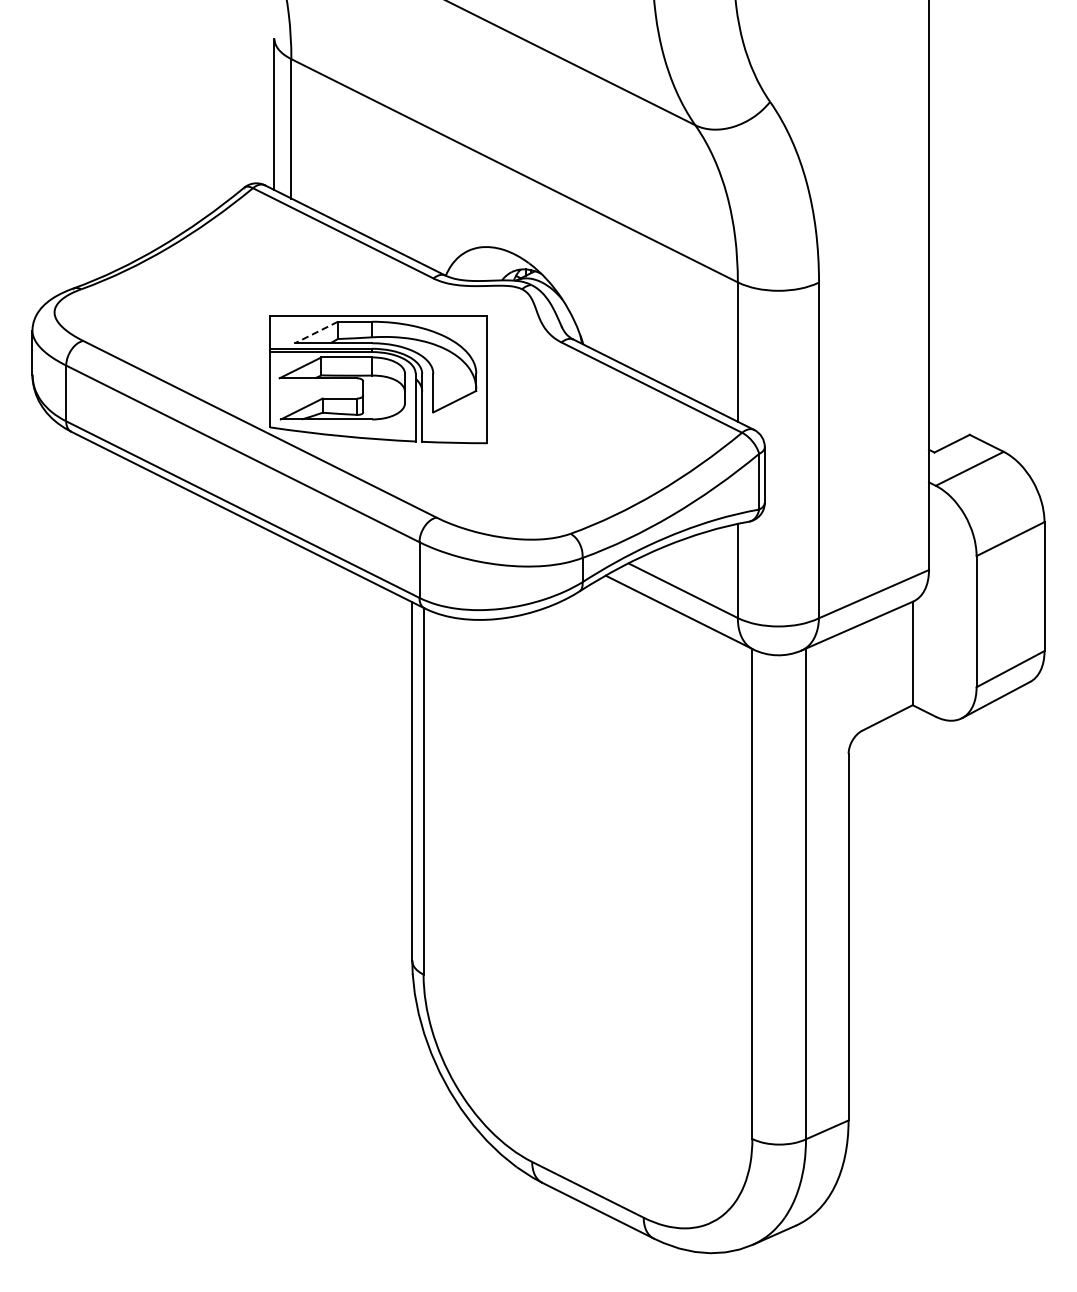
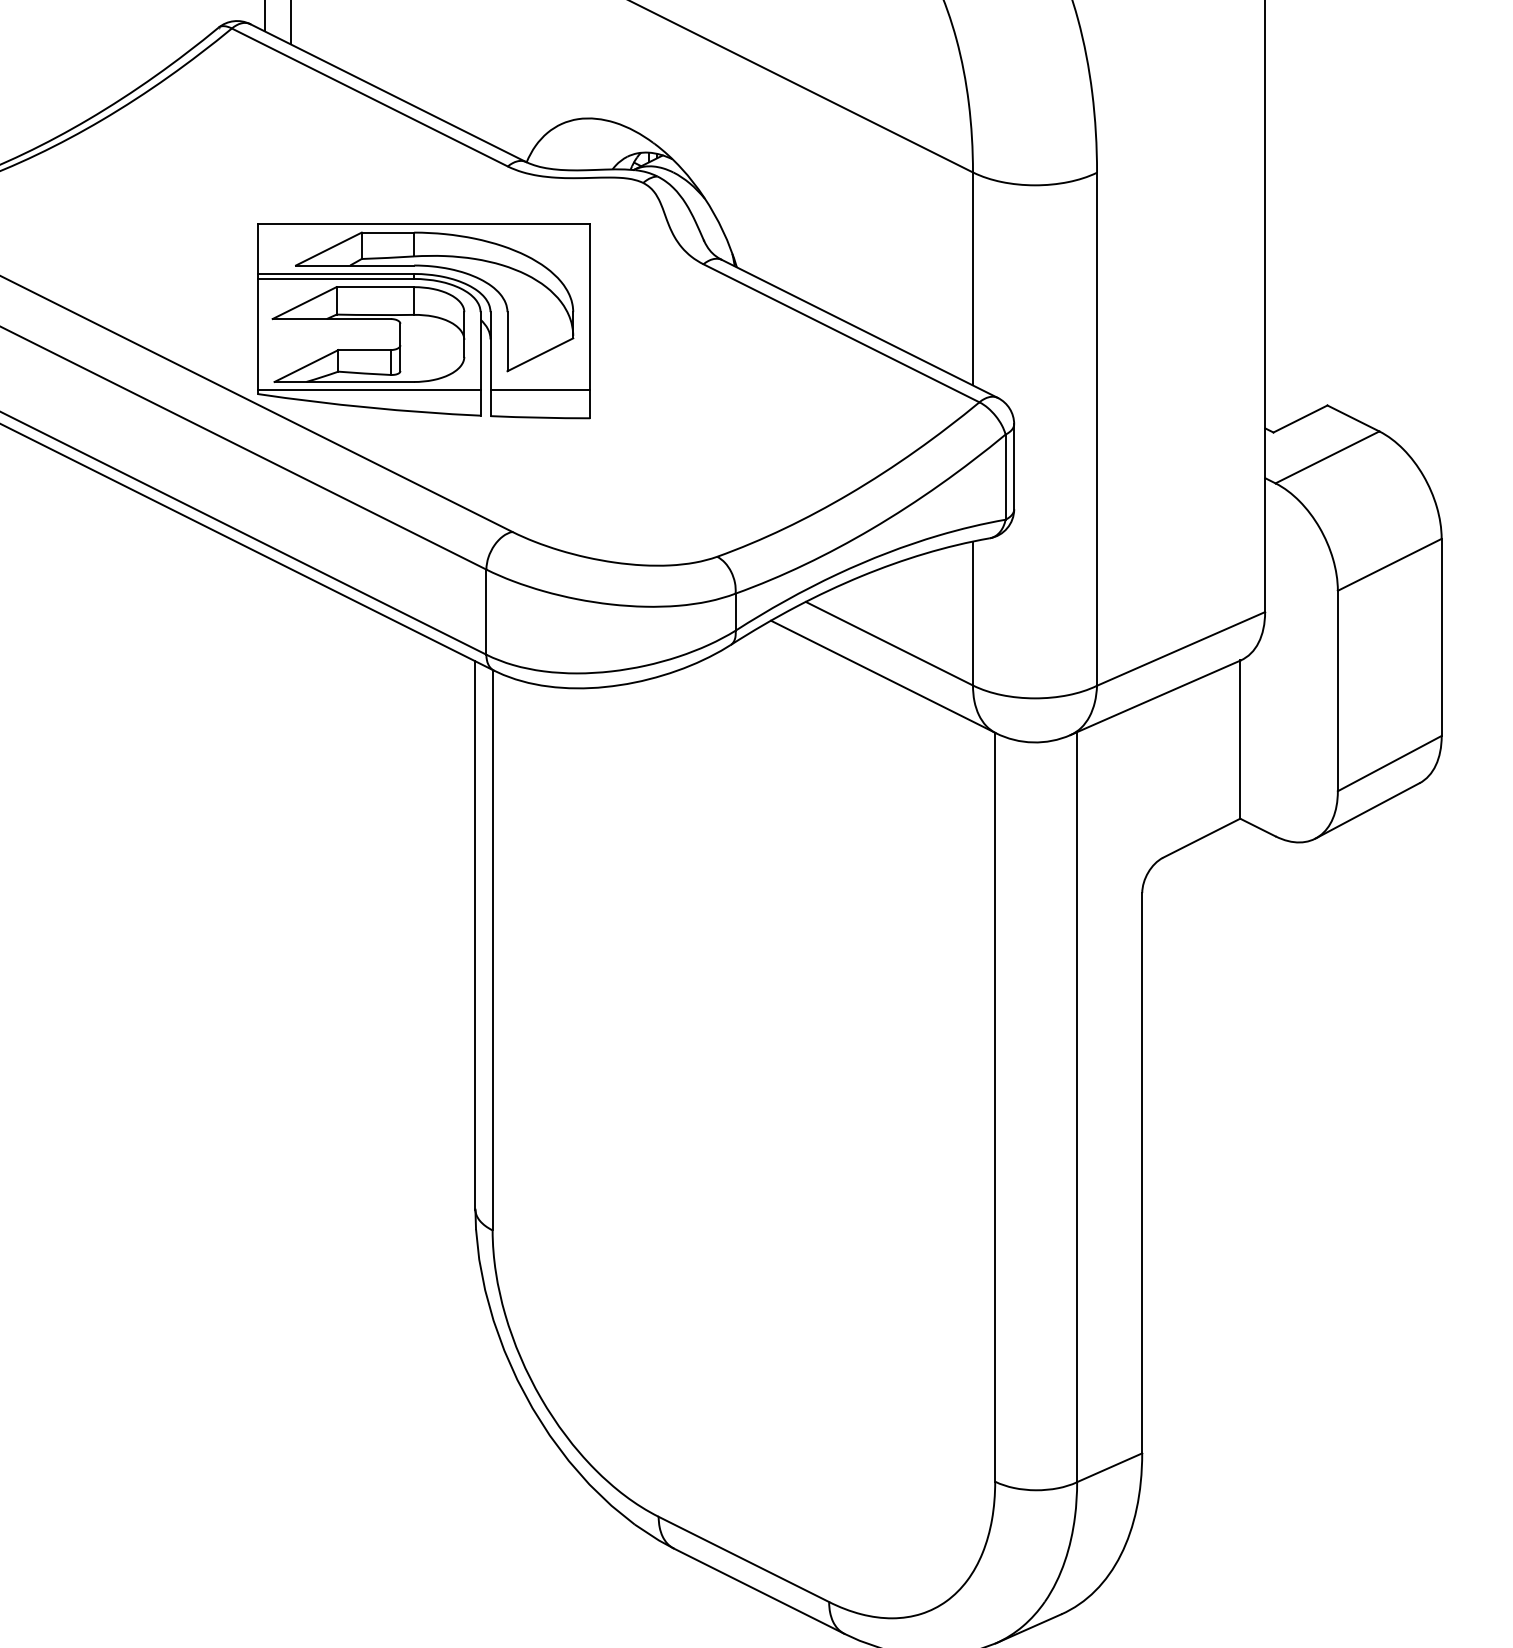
line: (316, 332) -> (328, 249), dashed -> solid
line: (342, 424) -> (368, 389), added
line: (454, 424) -> (539, 389), added

